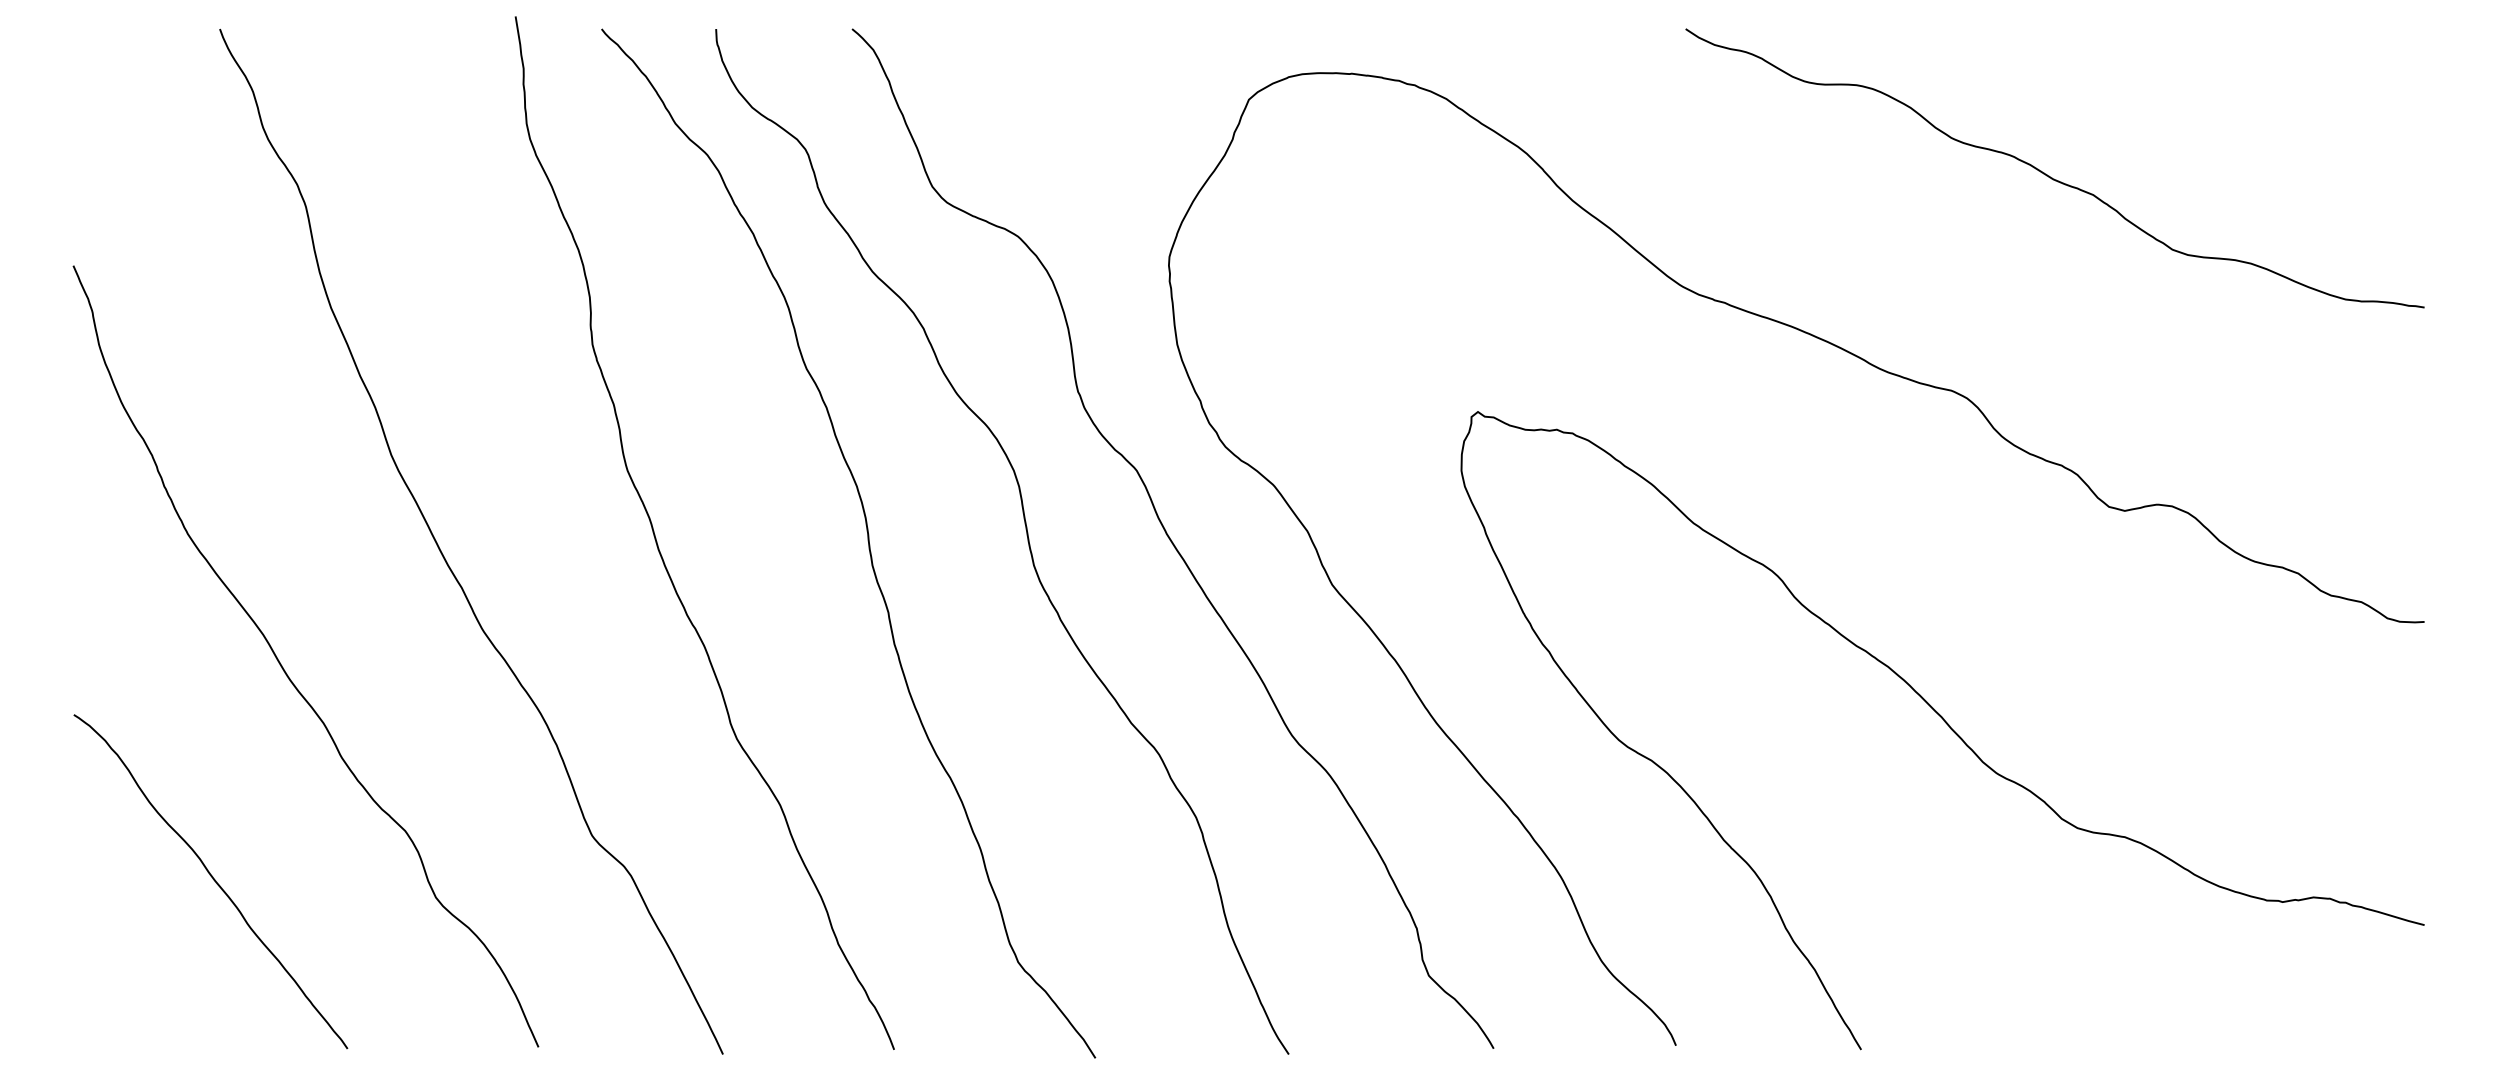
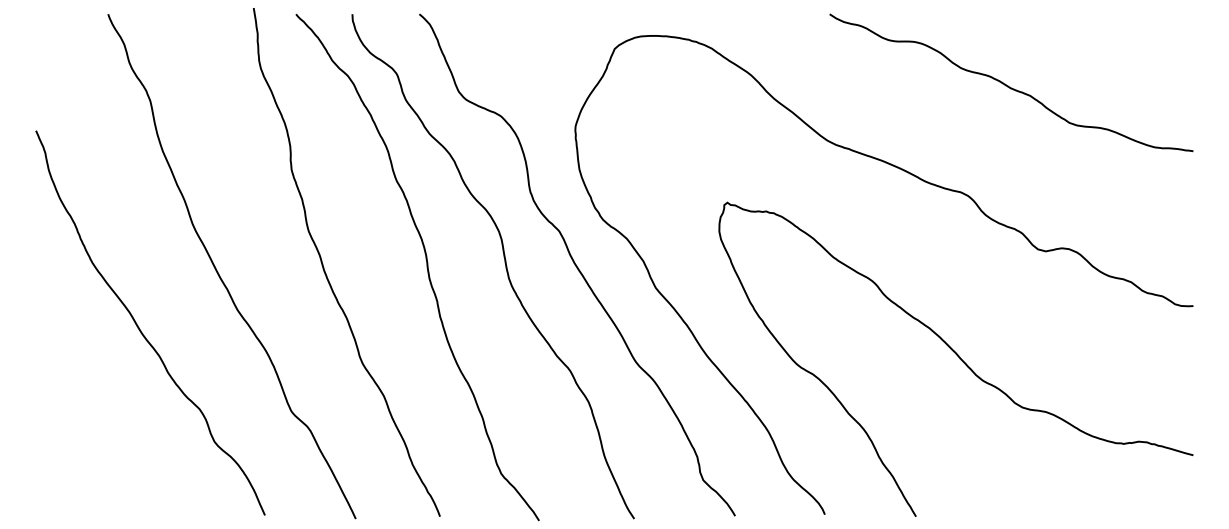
curve: (210, 878) -> (103, 432), removed

